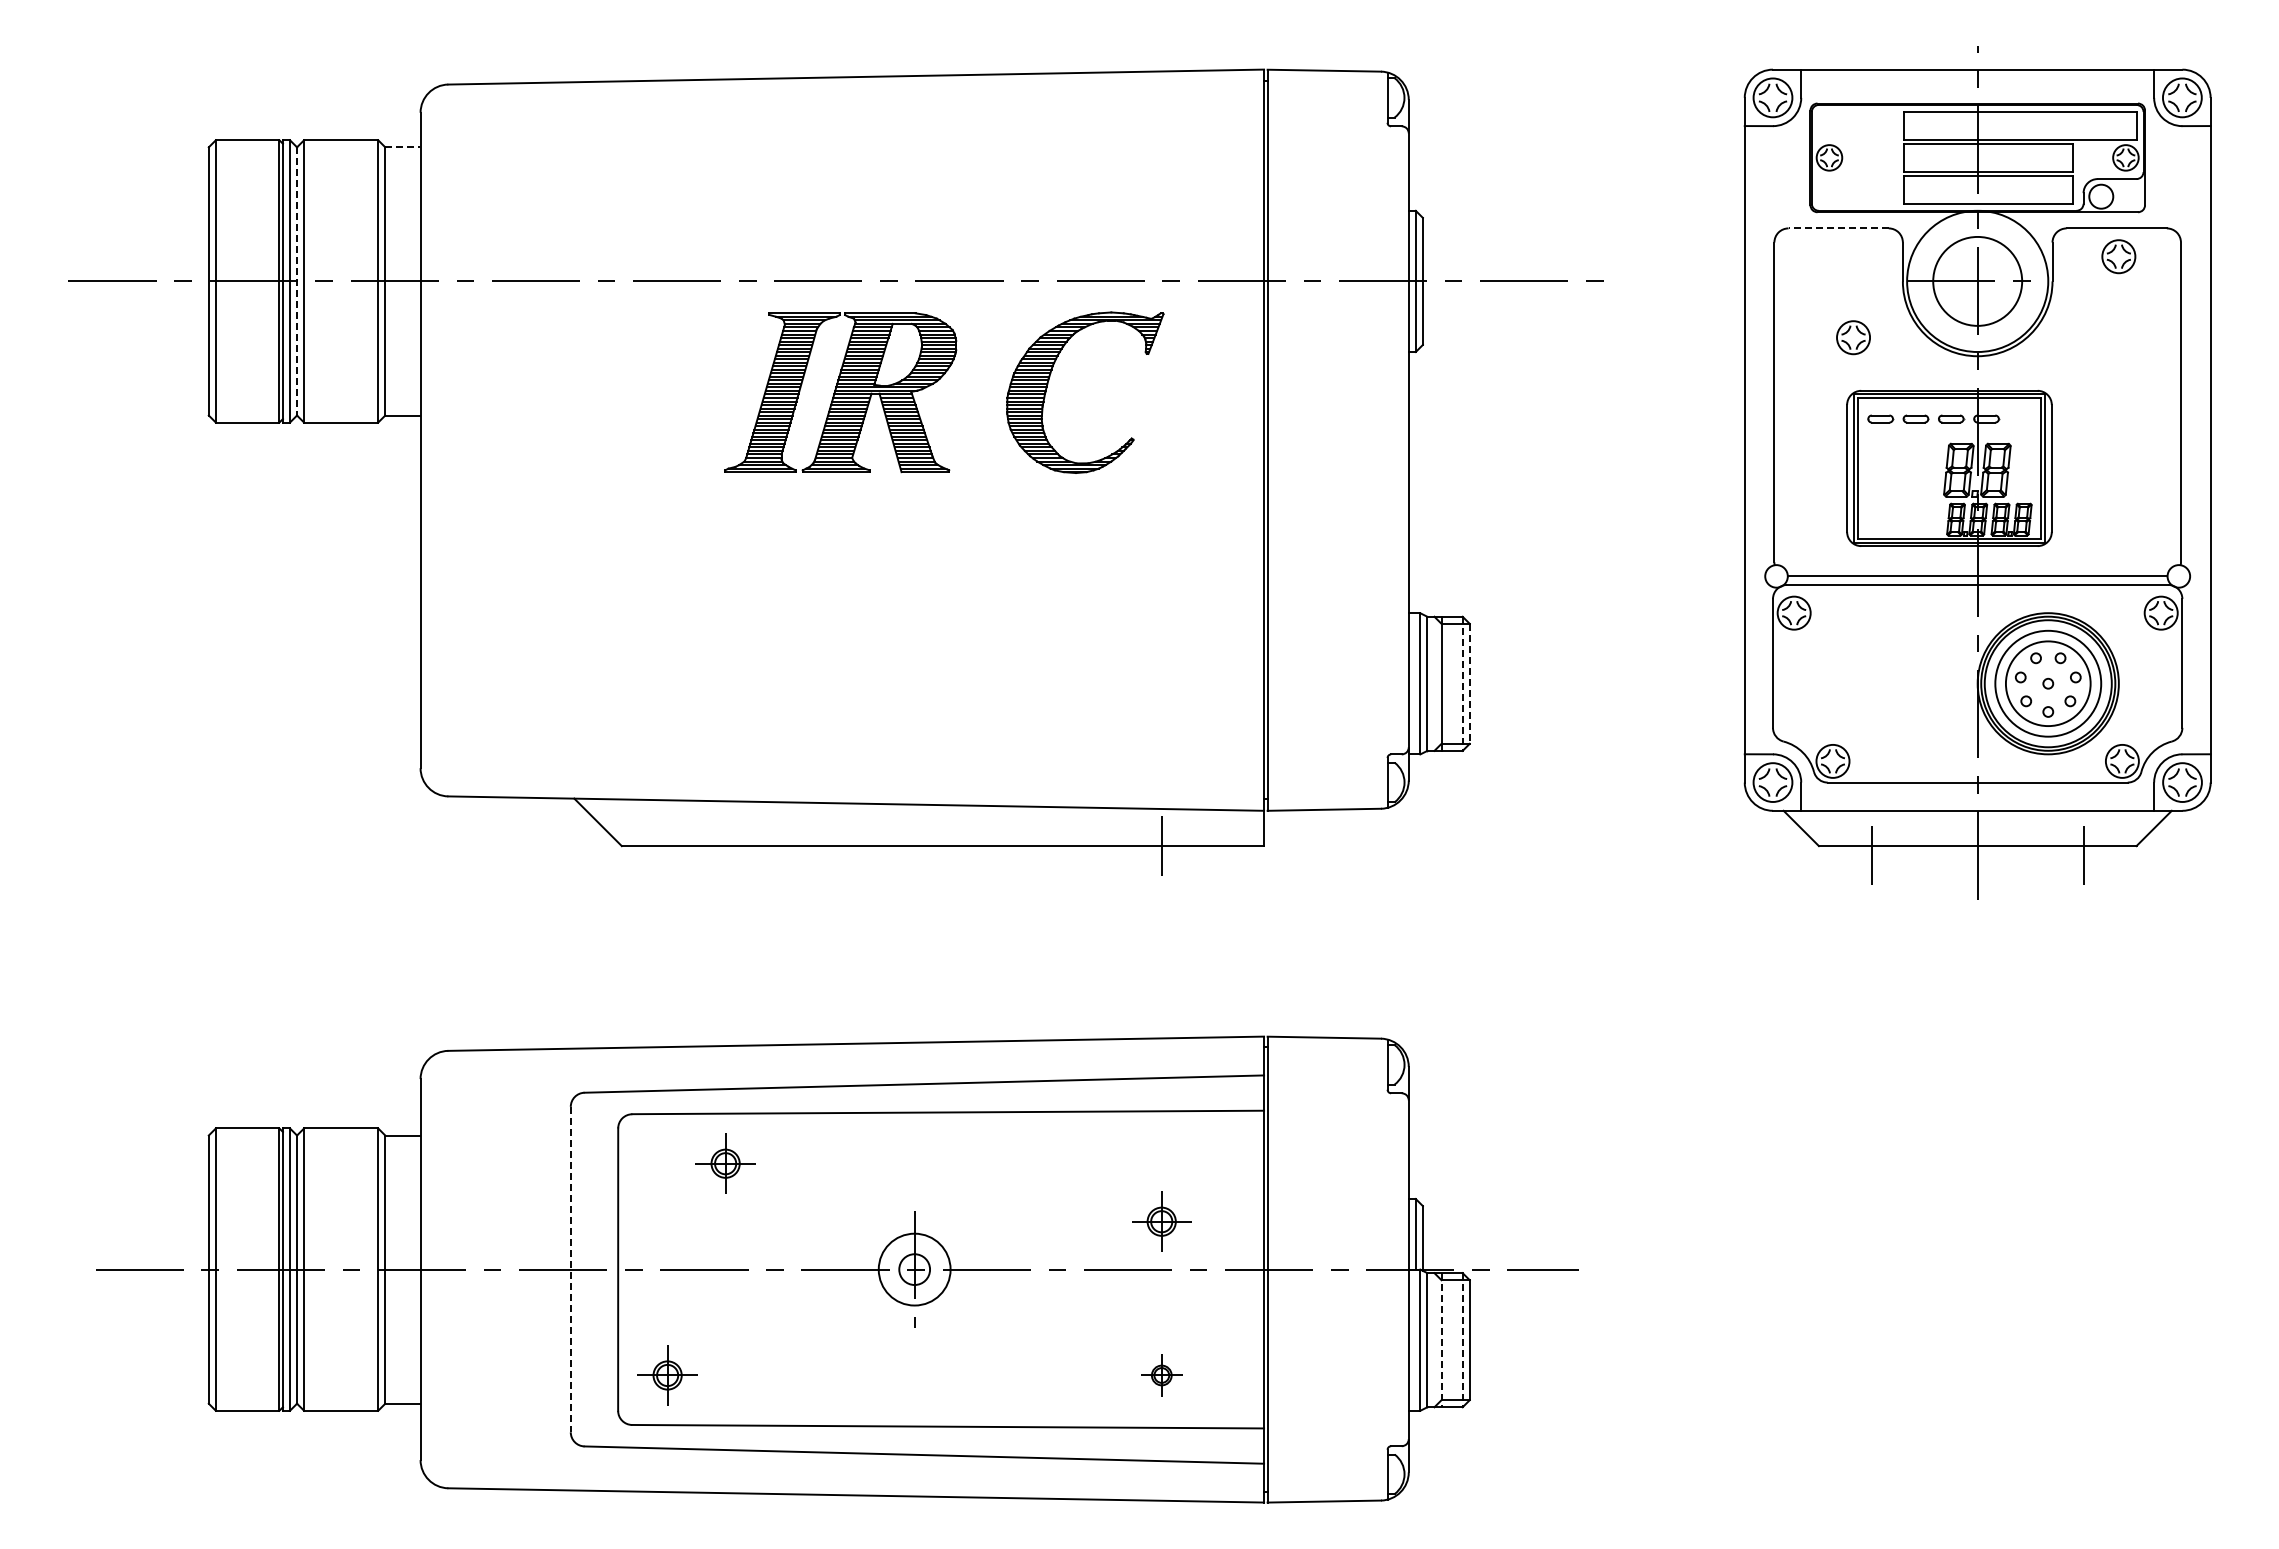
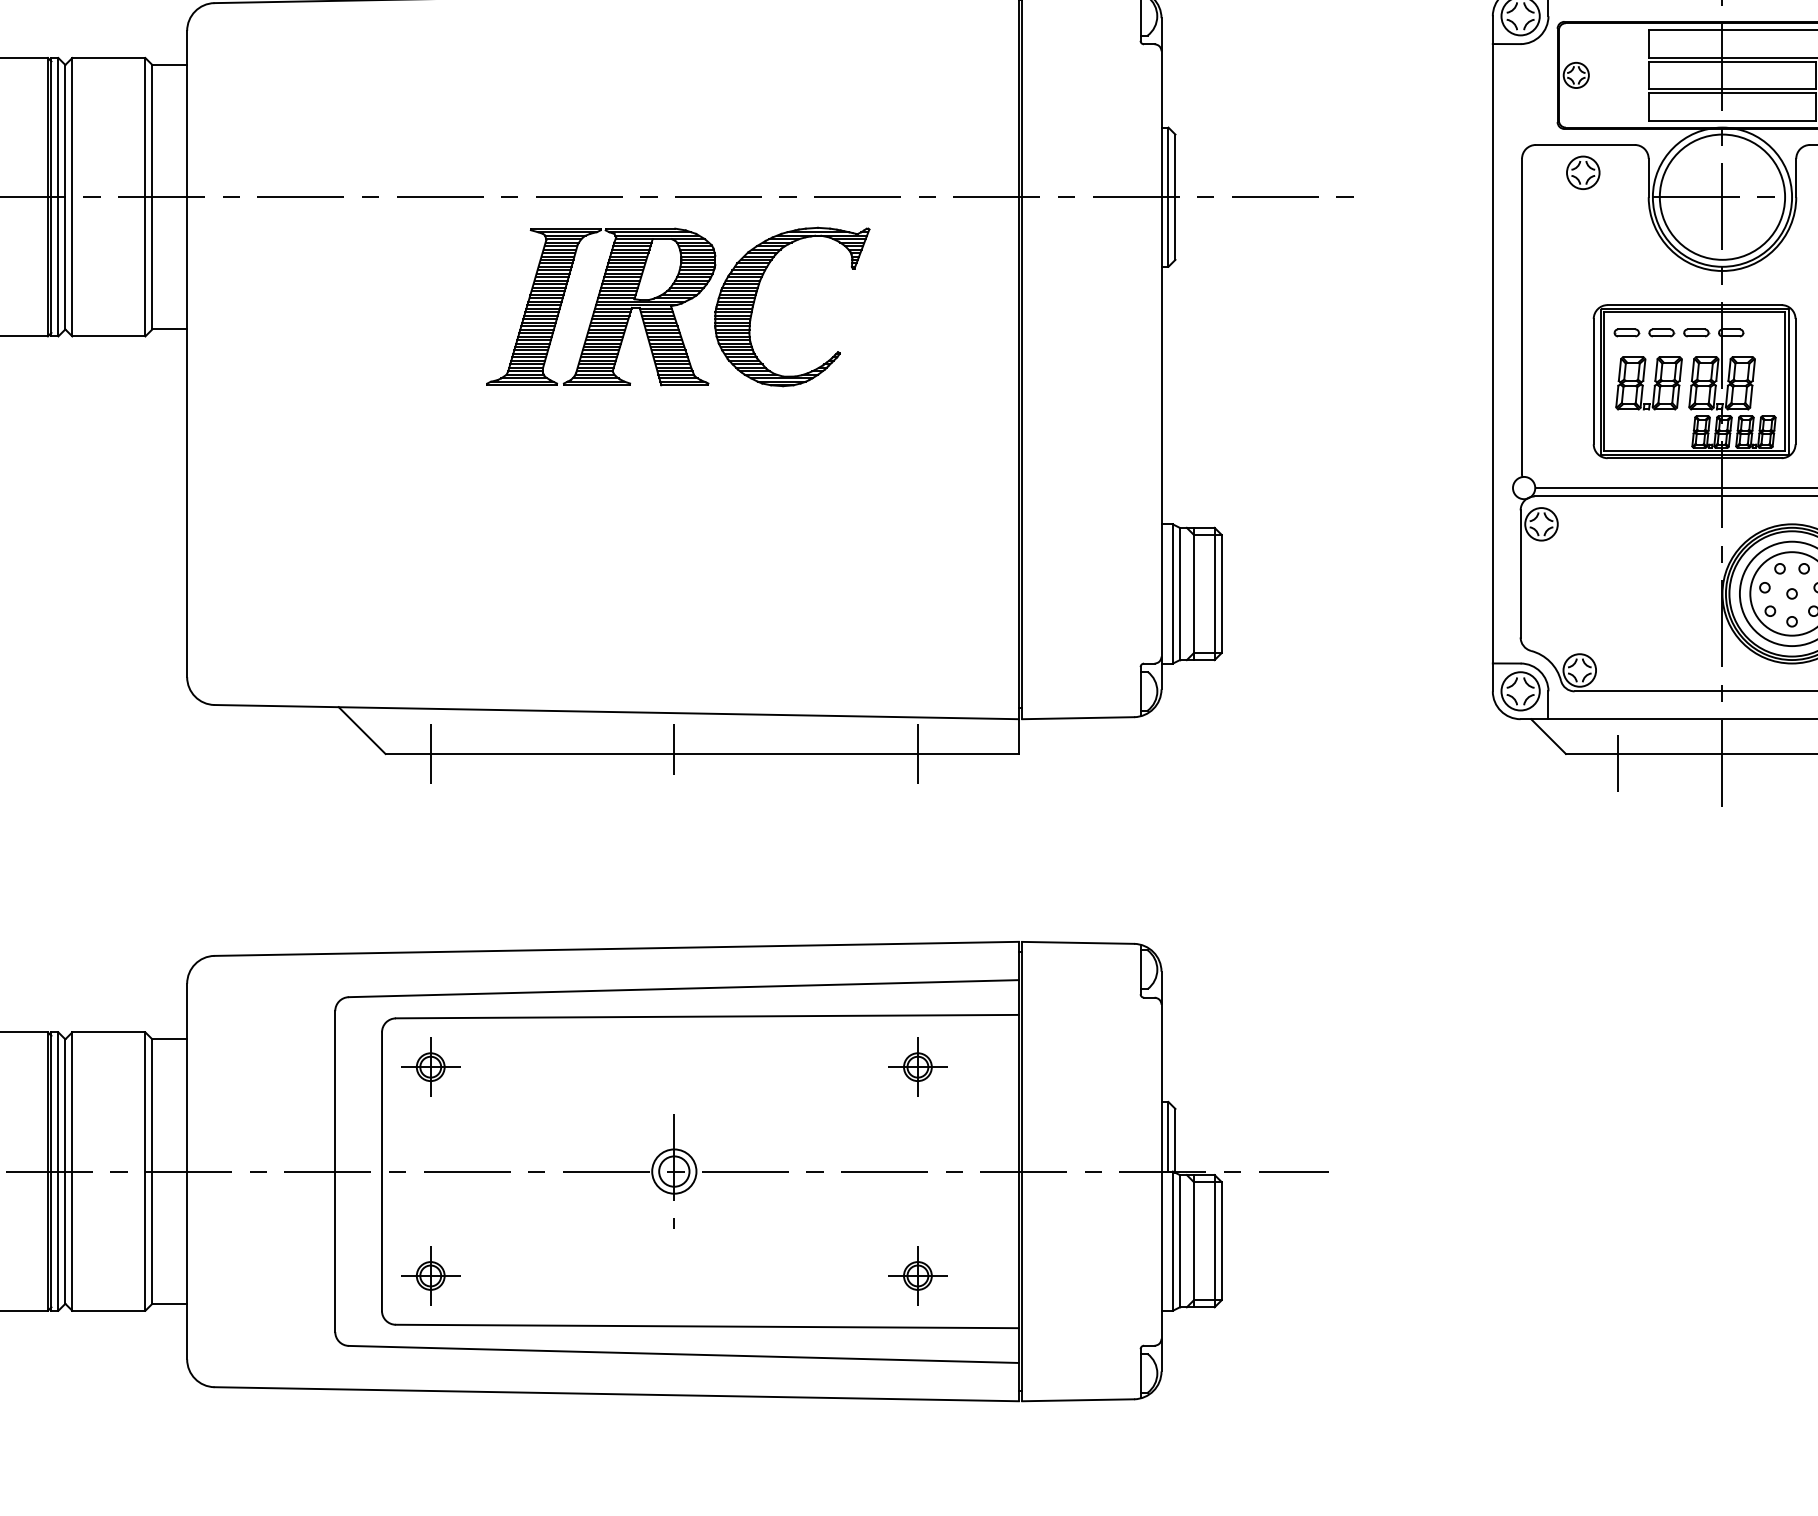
line: (403, 147) -> (170, 65), dashed -> solid
line: (1838, 228) -> (1585, 145), dashed -> solid
circle: (1977, 280) -> (1722, 196), size x1.43
line: (297, 281) -> (65, 197), dashed -> solid
part: (1853, 337) -> (1583, 172), moved
part: (1048, 384) -> (756, 298), moved
part: (1903, 469) -> (1649, 382), added
line: (1469, 683) -> (1221, 593), dashed -> solid
line: (1462, 684) -> (1214, 594), dashed -> solid
line: (914, 841) -> (674, 749), added
line: (667, 845) -> (430, 753), added
part: (725, 1163) -> (430, 1066), moved
part: (1161, 1221) -> (917, 1066), moved
line: (570, 1269) -> (334, 1171), dashed -> solid
circle: (914, 1269) -> (674, 1171), size x0.62
line: (1441, 1340) -> (1193, 1241), dashed -> solid
line: (1462, 1340) -> (1214, 1241), dashed -> solid
part: (1161, 1375) -> (917, 1275), size x1.43

